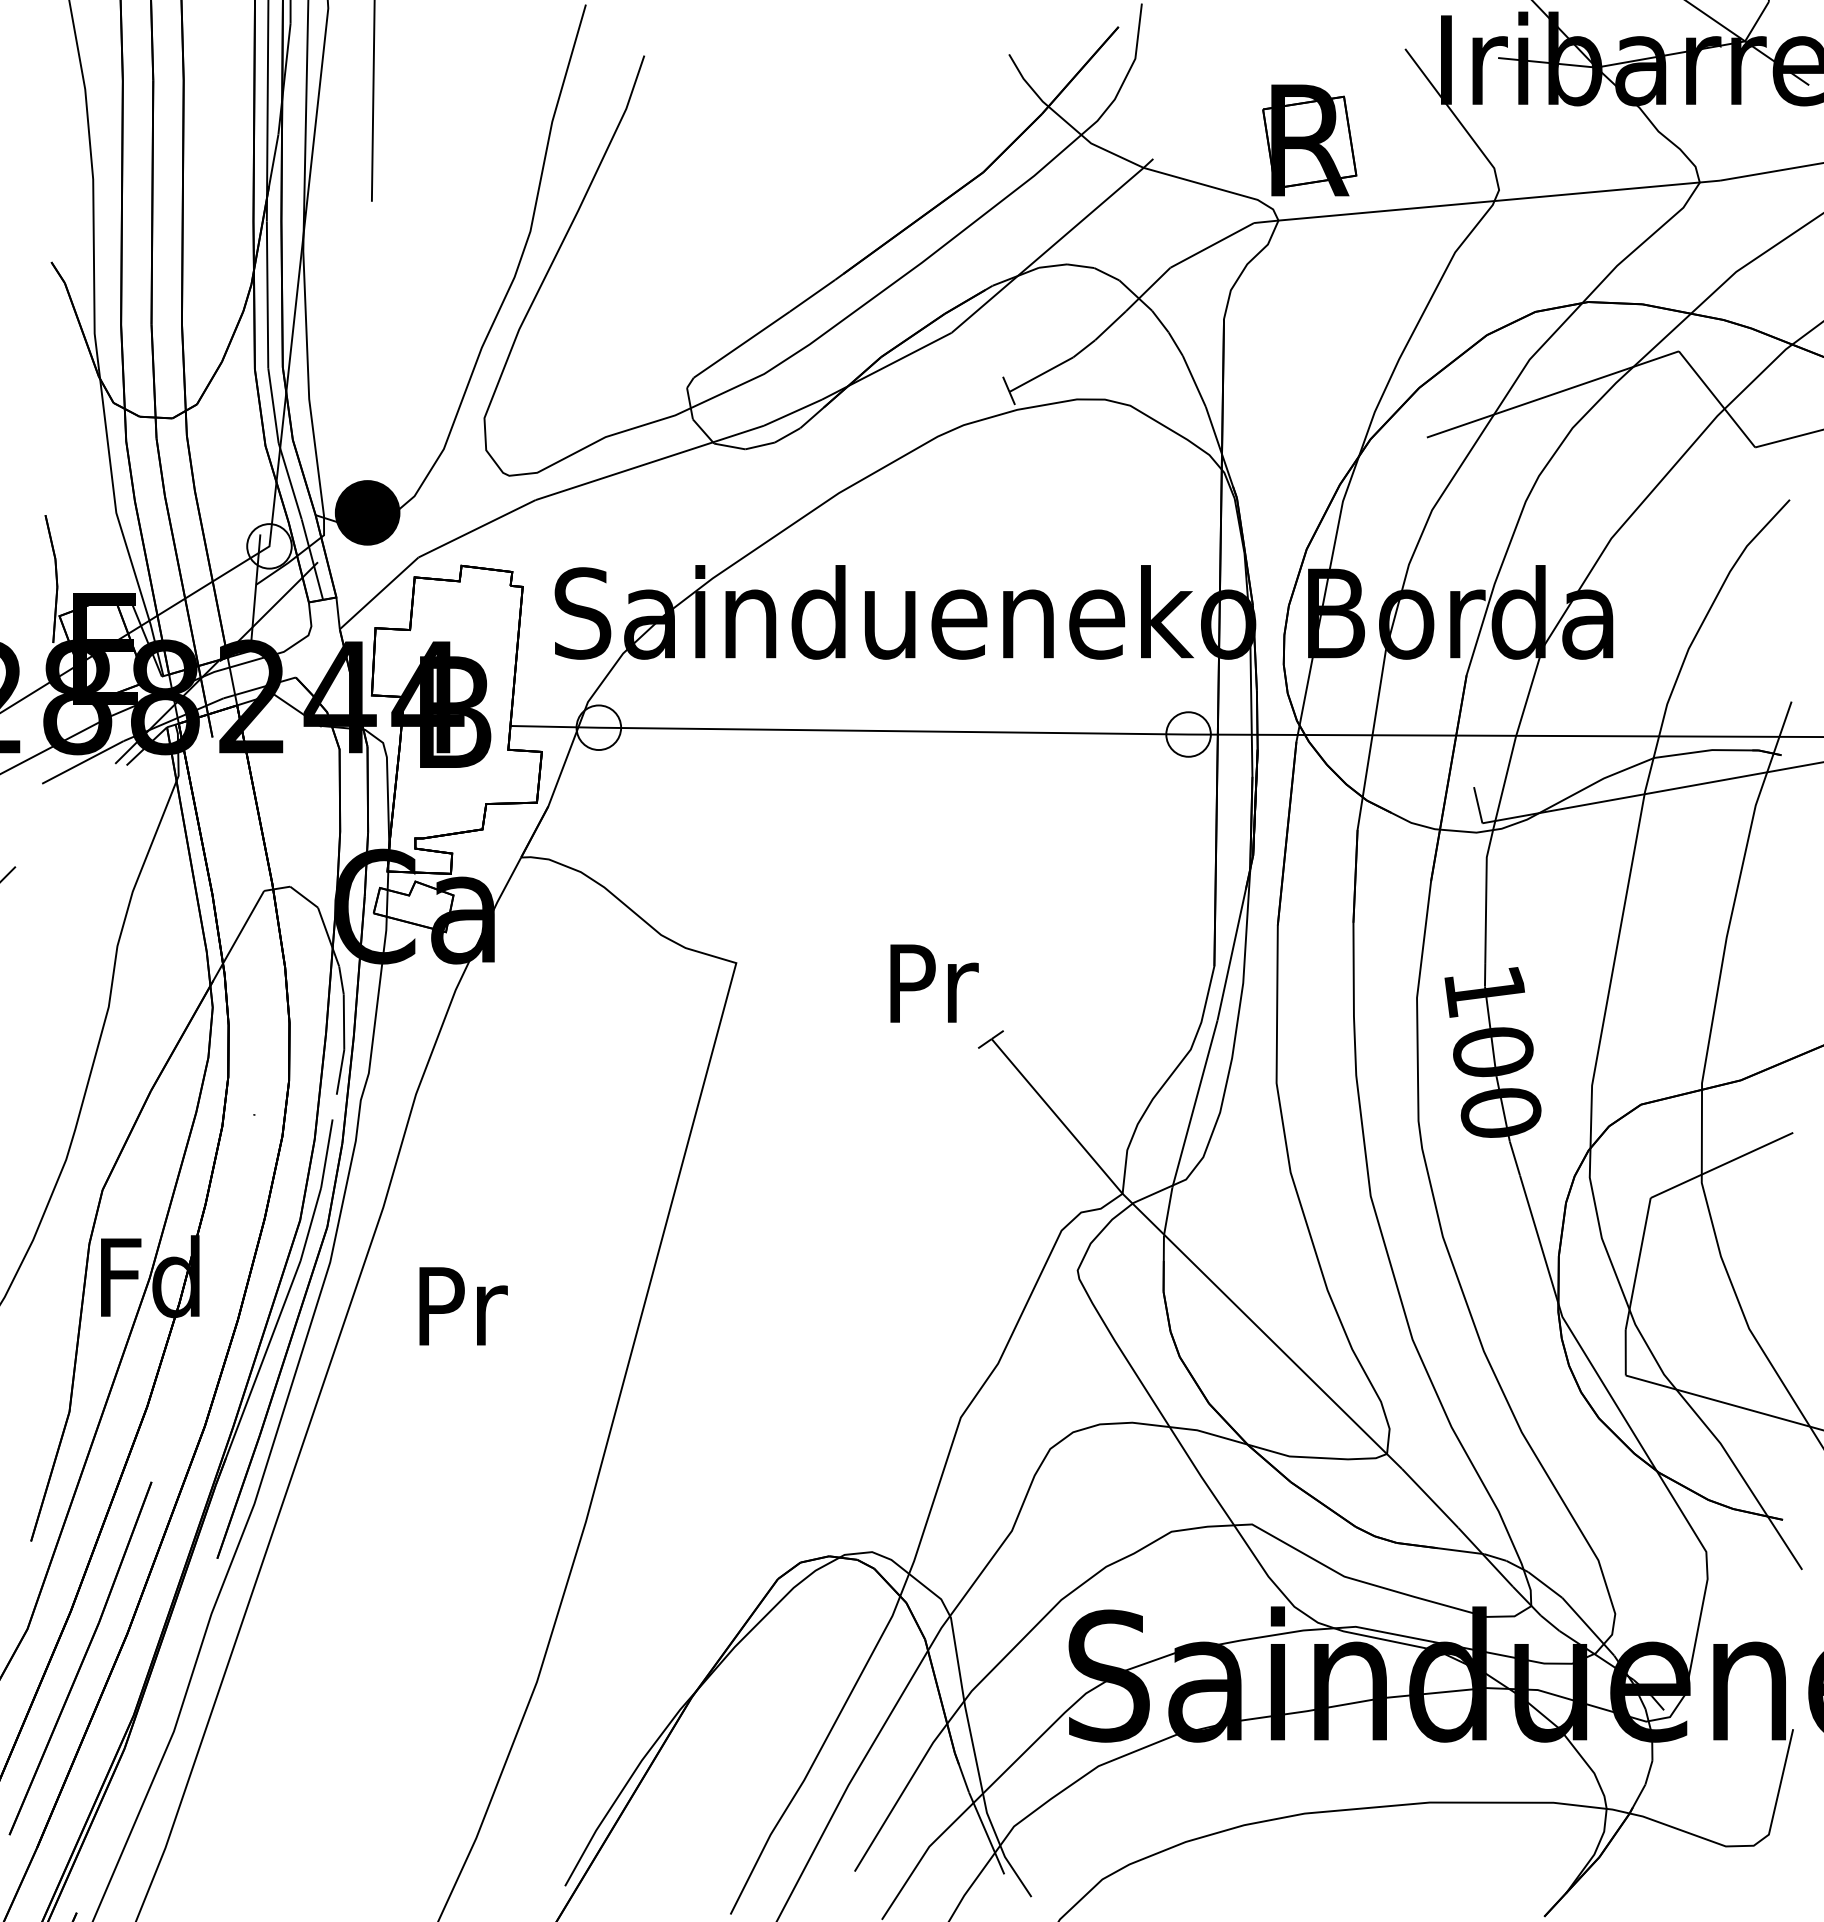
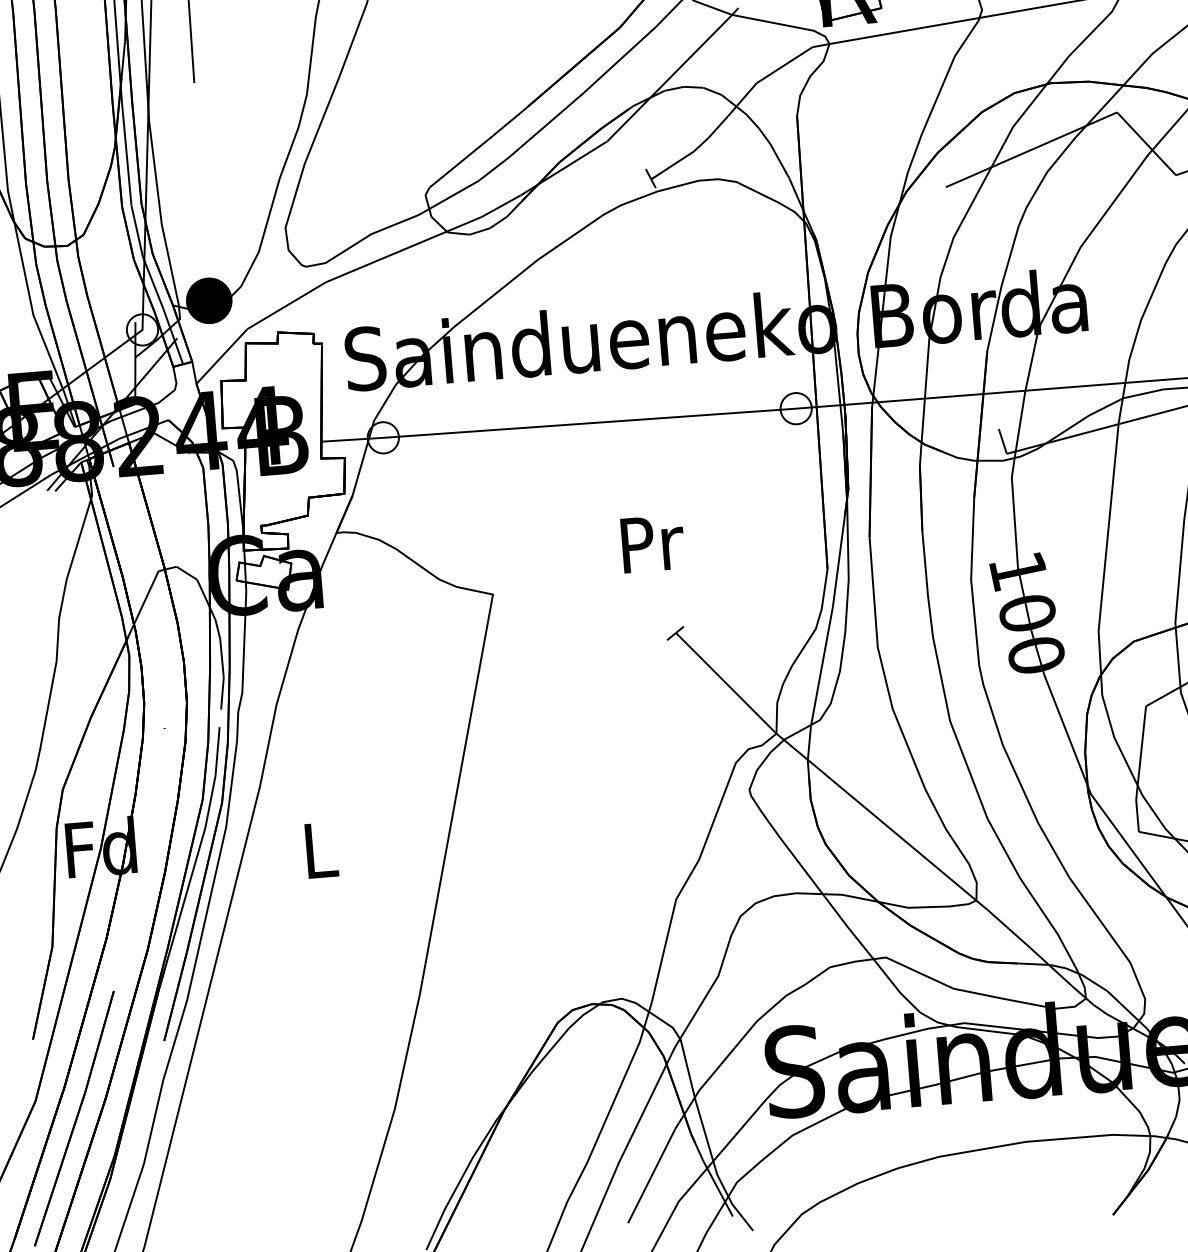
text: (934, 983) -> (653, 543), moved
text: (463, 1306) -> (321, 850), Pr -> L

